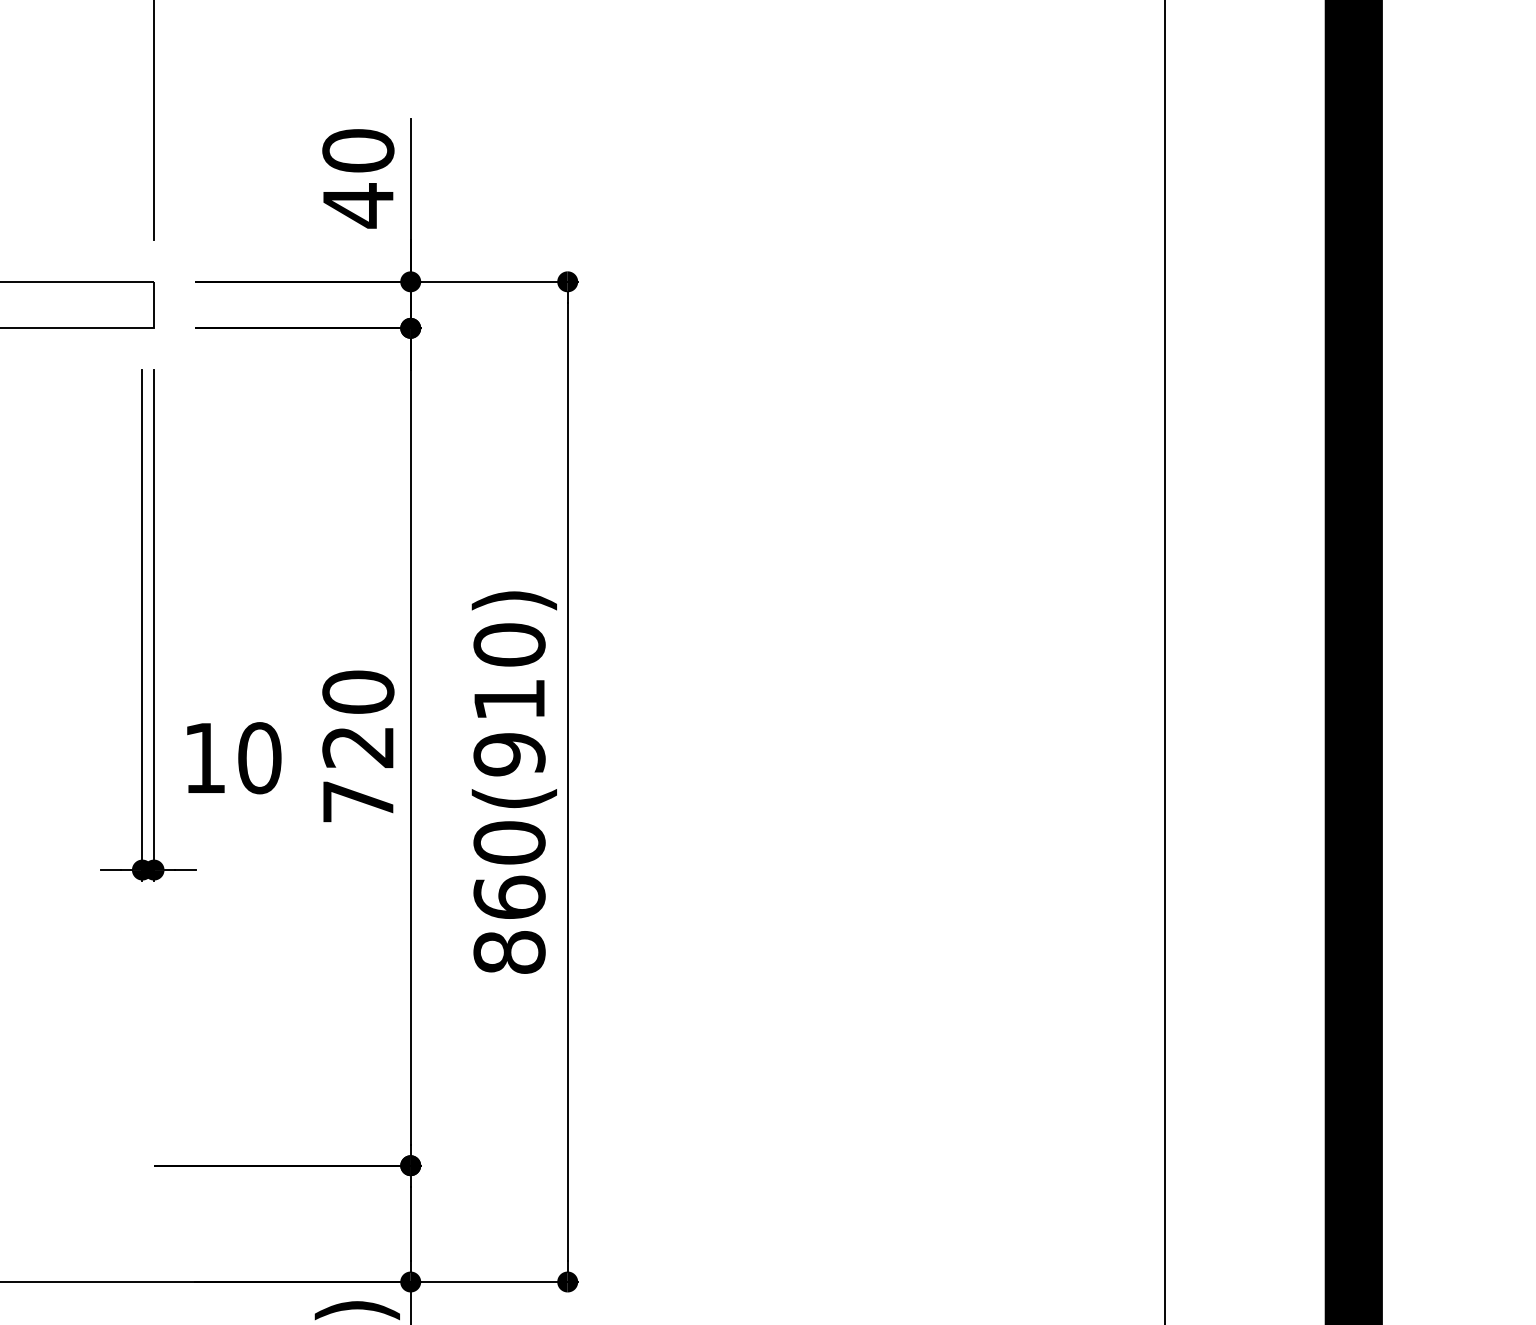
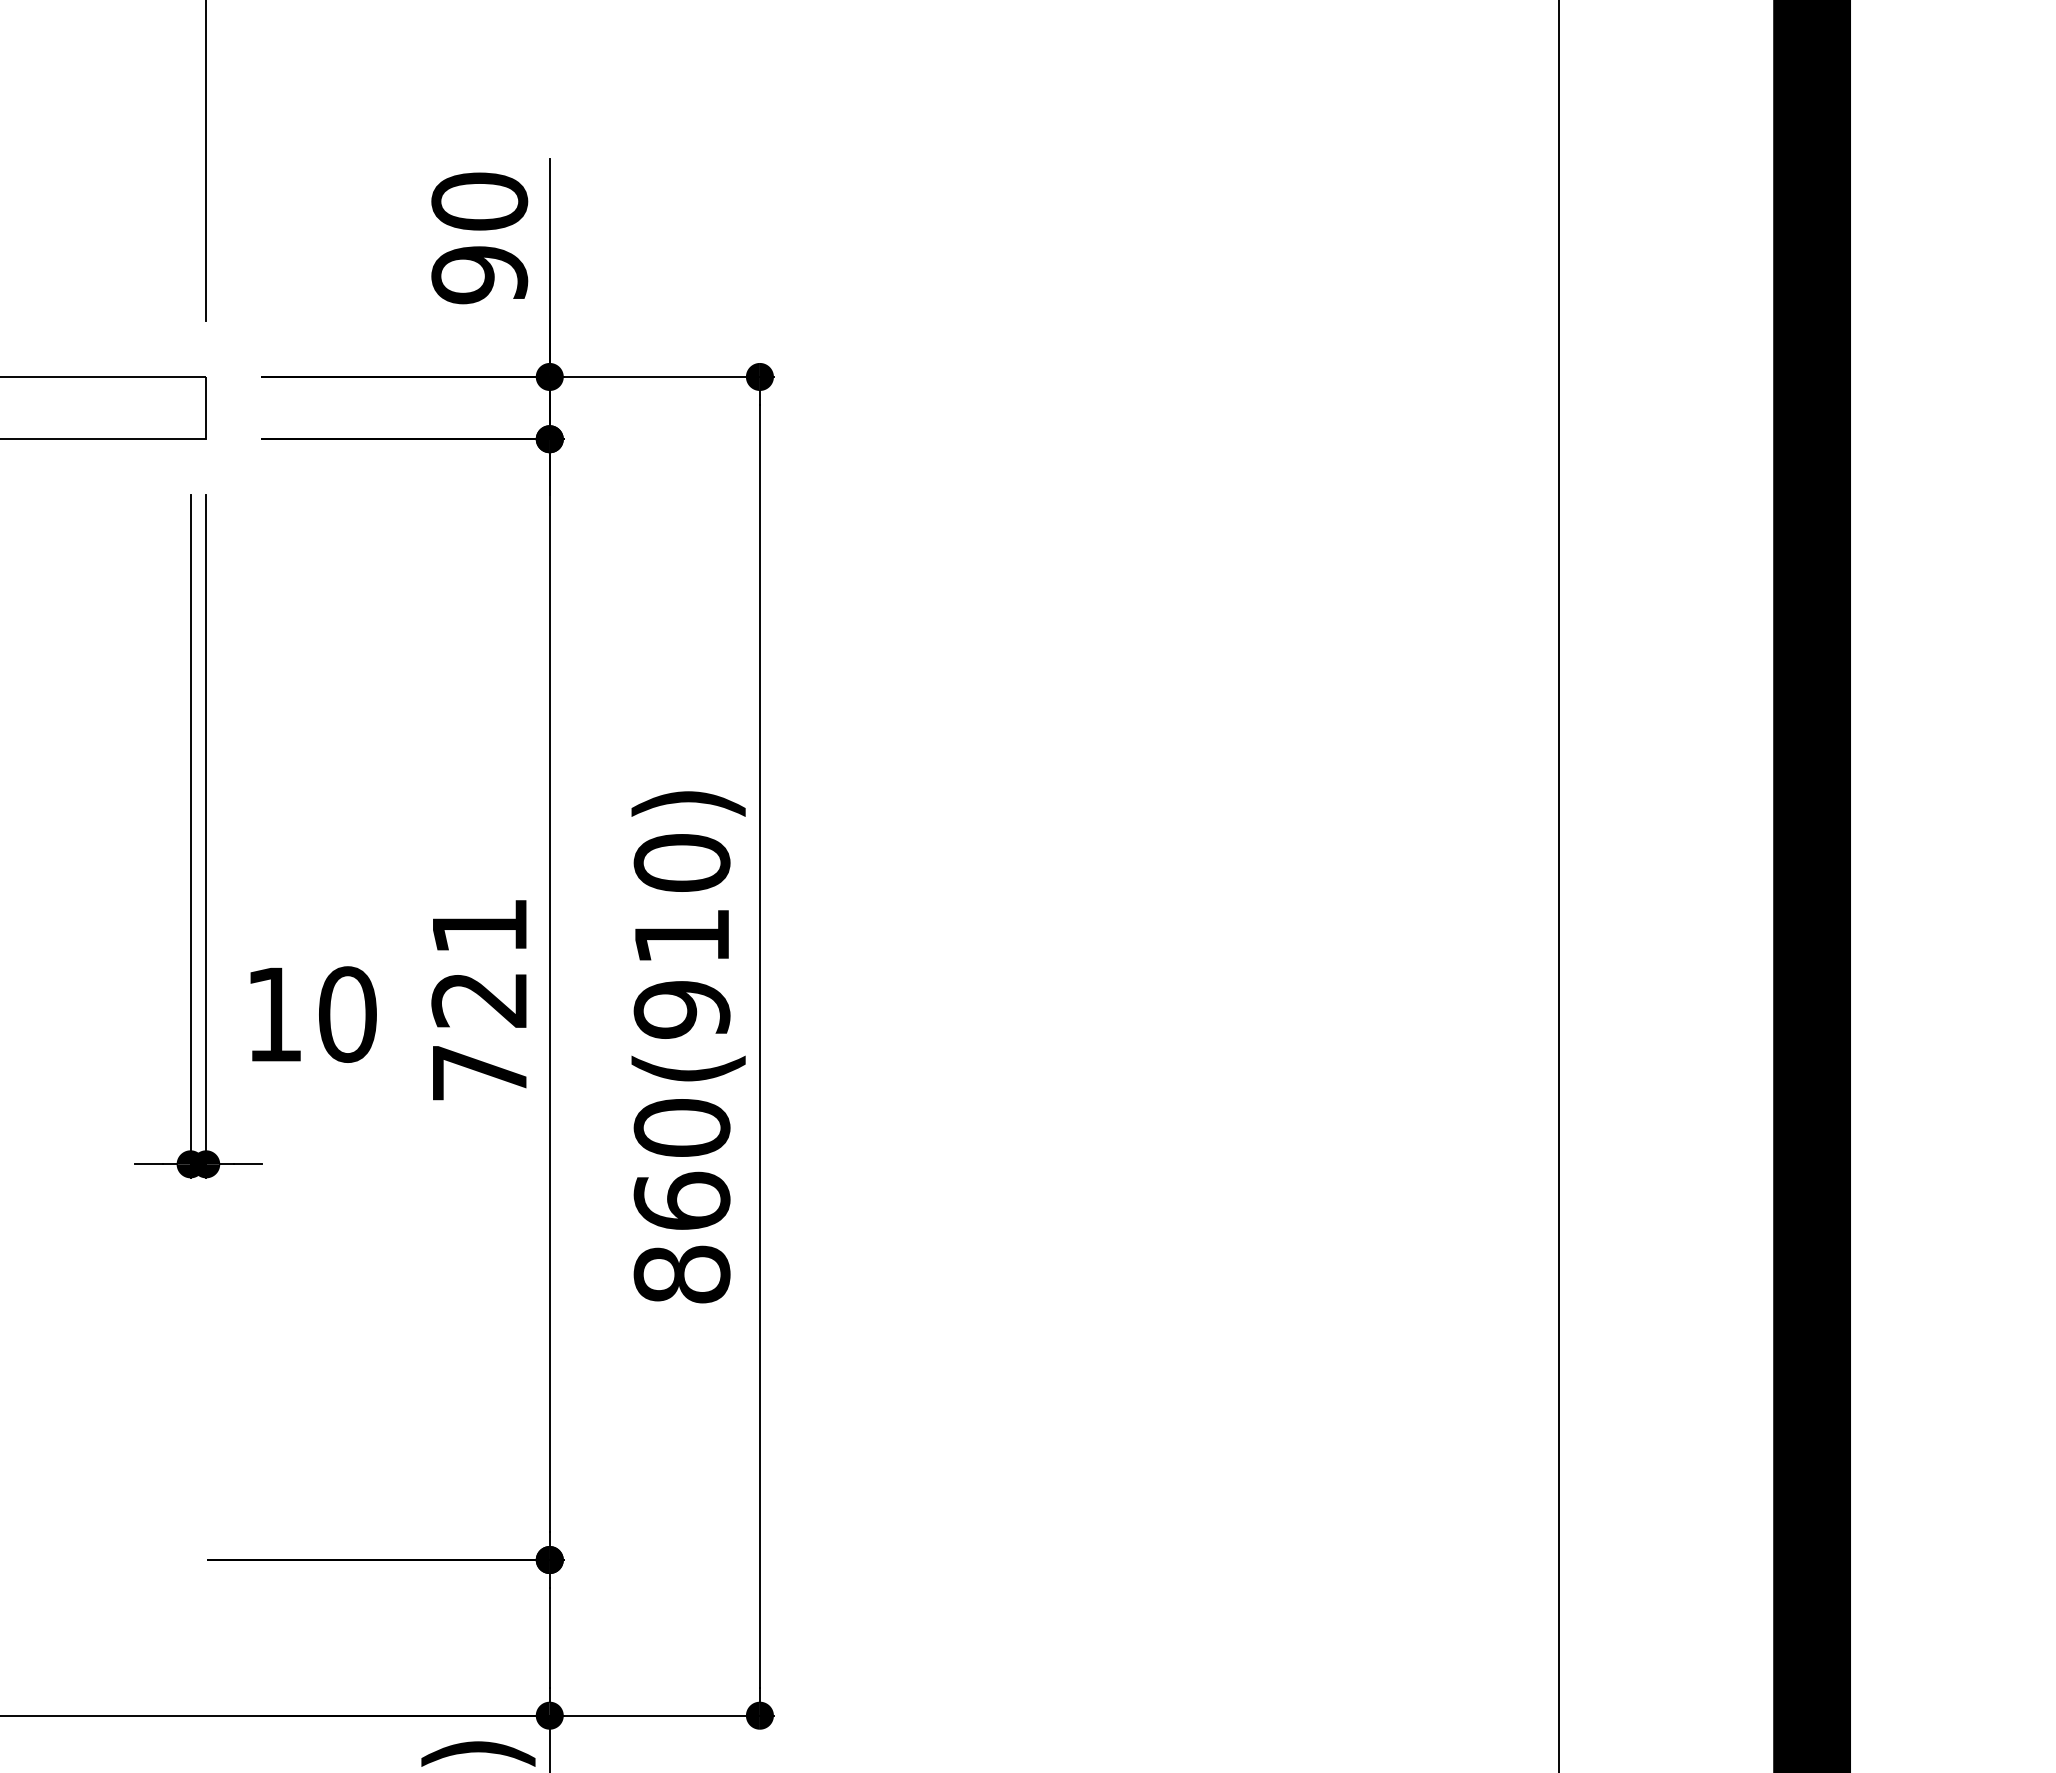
text: (358, 205) -> (479, 274), 40 -> 90
text: (358, 692) -> (479, 926), 720 -> 721

